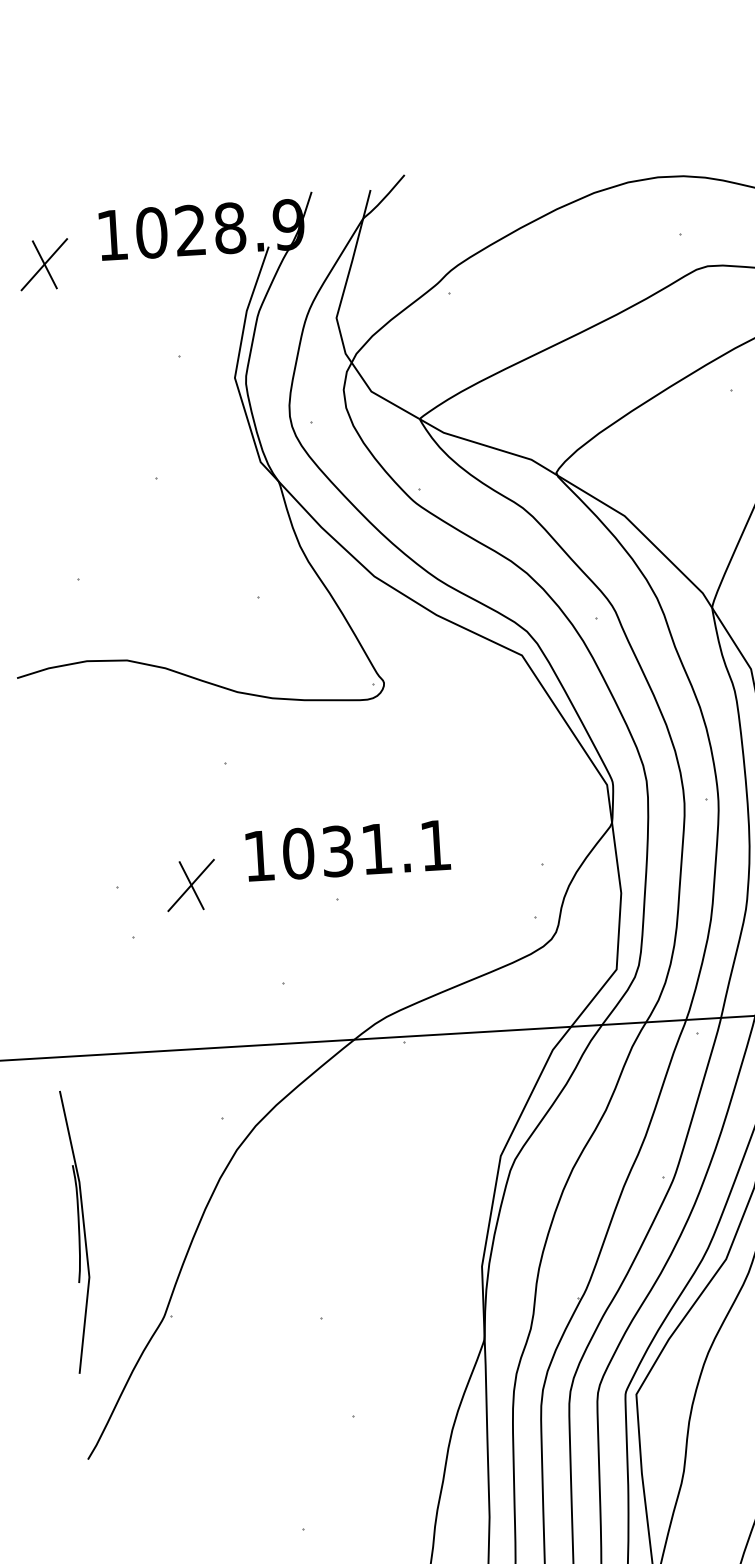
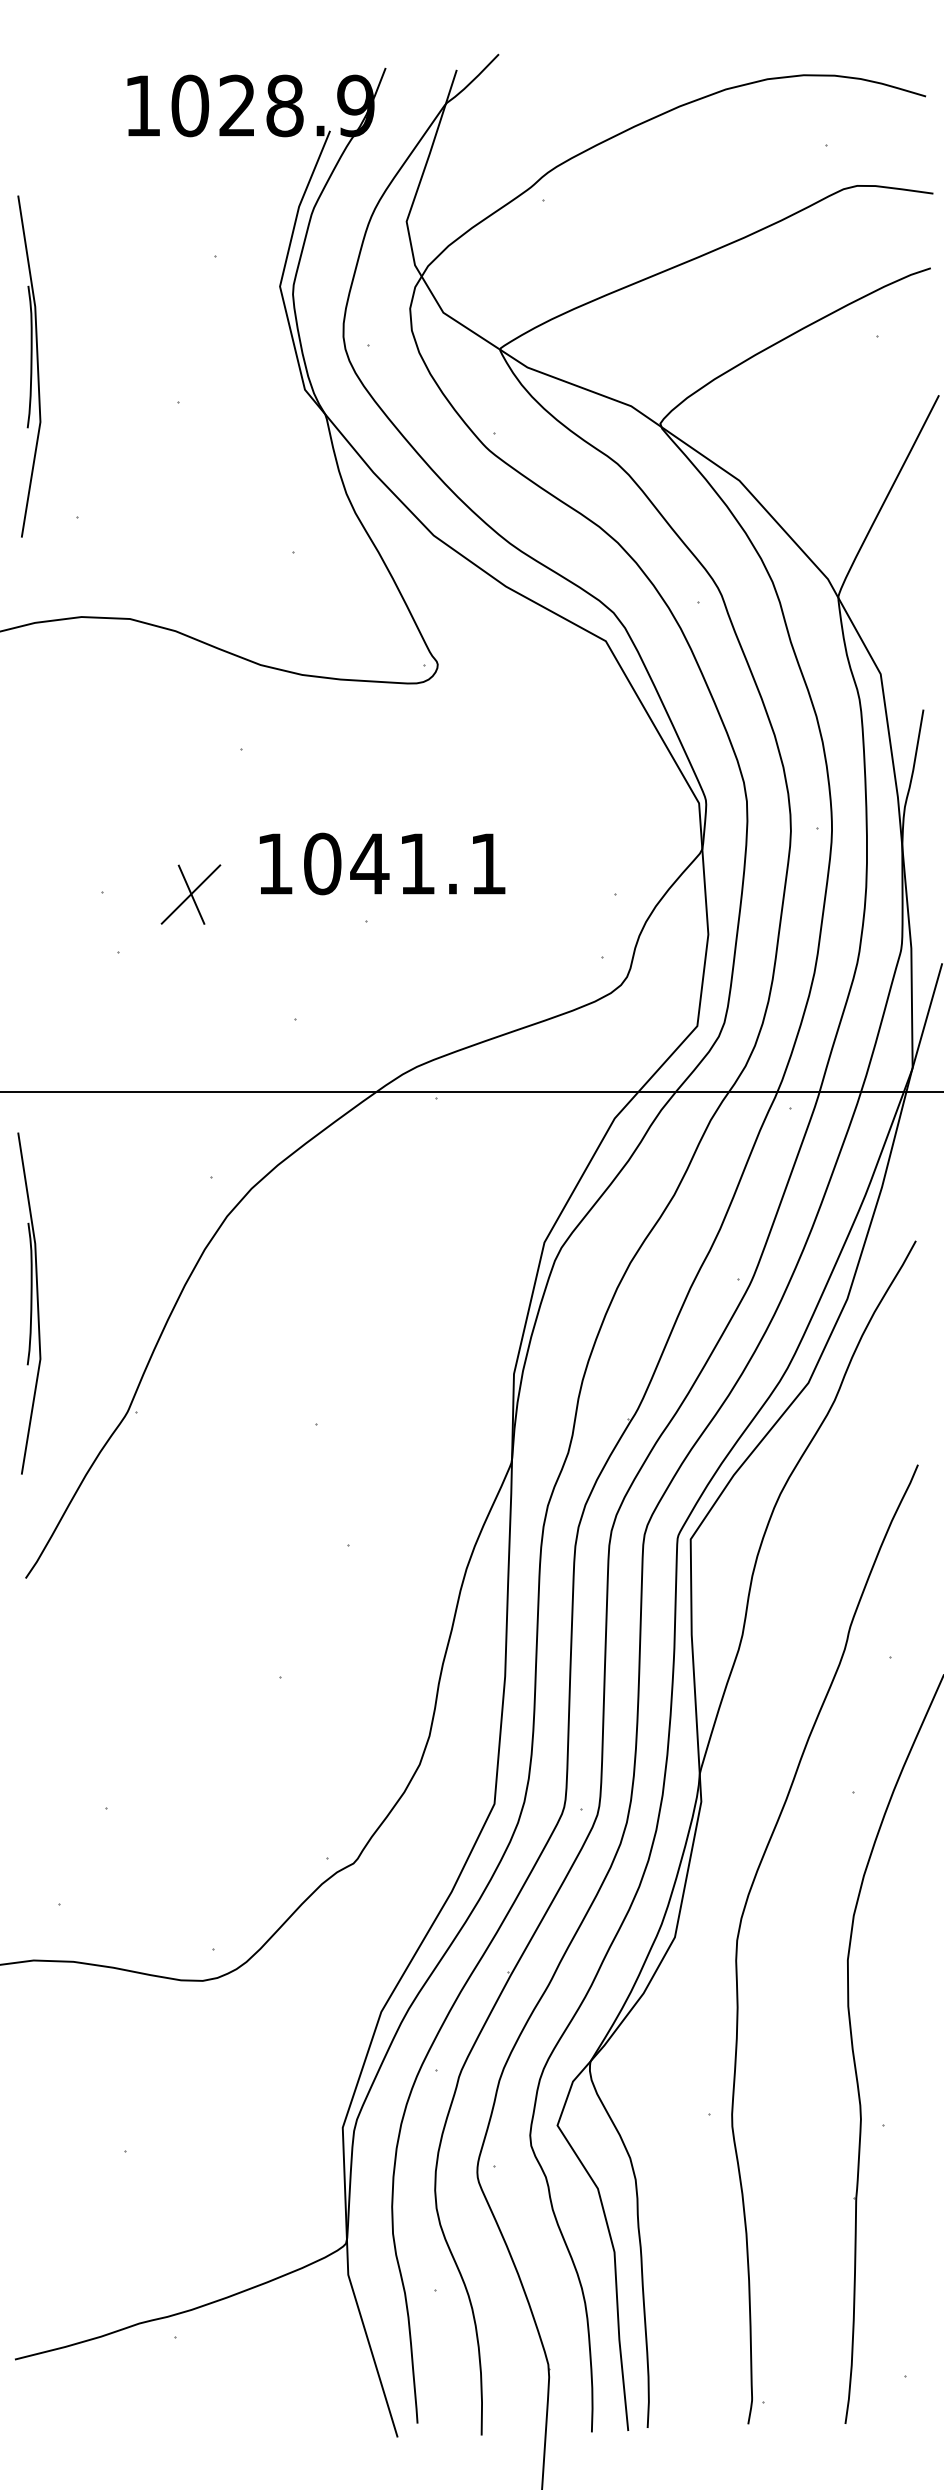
part: (44, 264) -> (58, 136), removed
part: (31, 456) -> (29, 366), added
text: (337, 851) -> (369, 863), 1031.1 -> 1041.1

